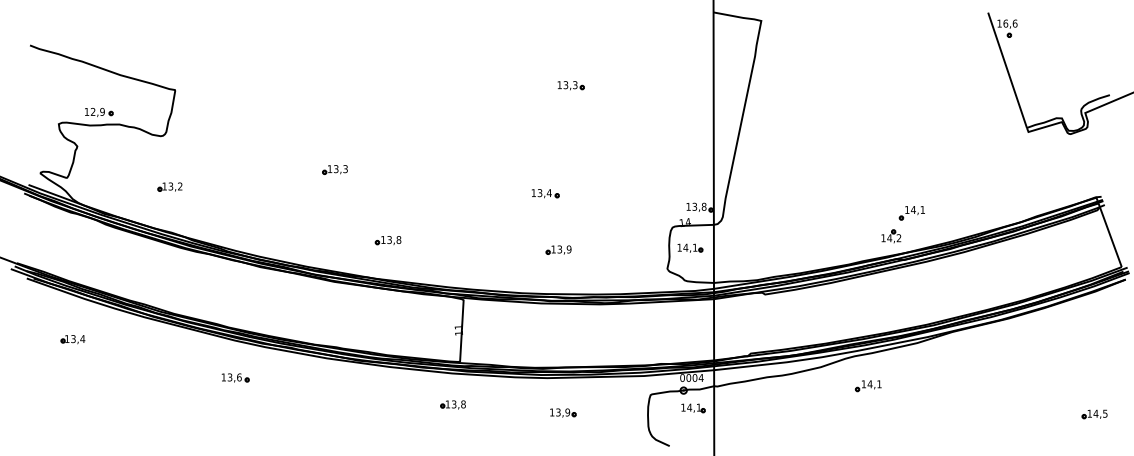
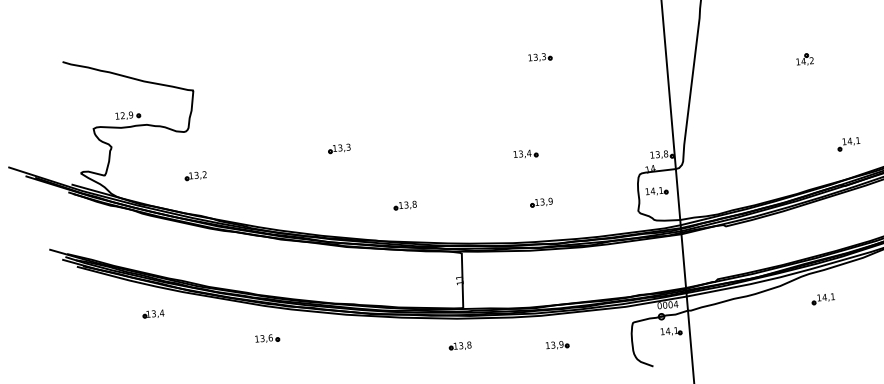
part: (891, 236) -> (805, 59), moved
part: (387, 240) -> (404, 205), moved
part: (72, 339) -> (153, 314), moved

